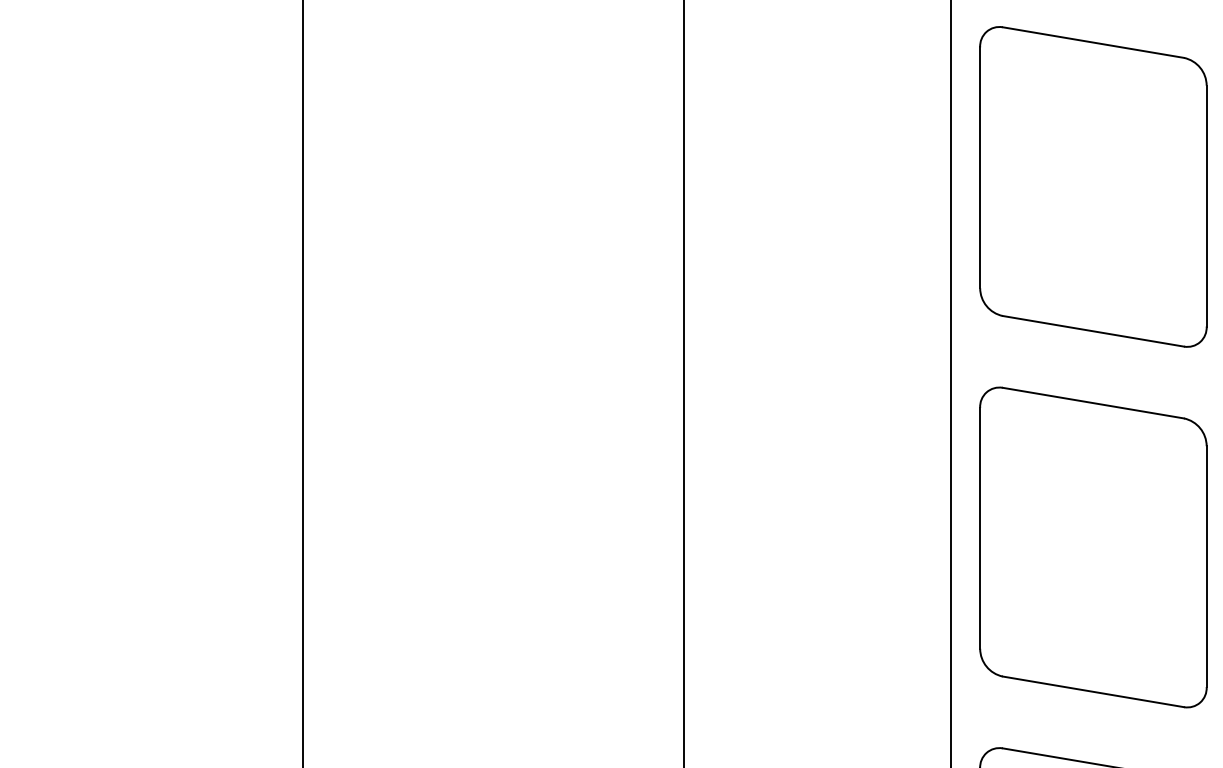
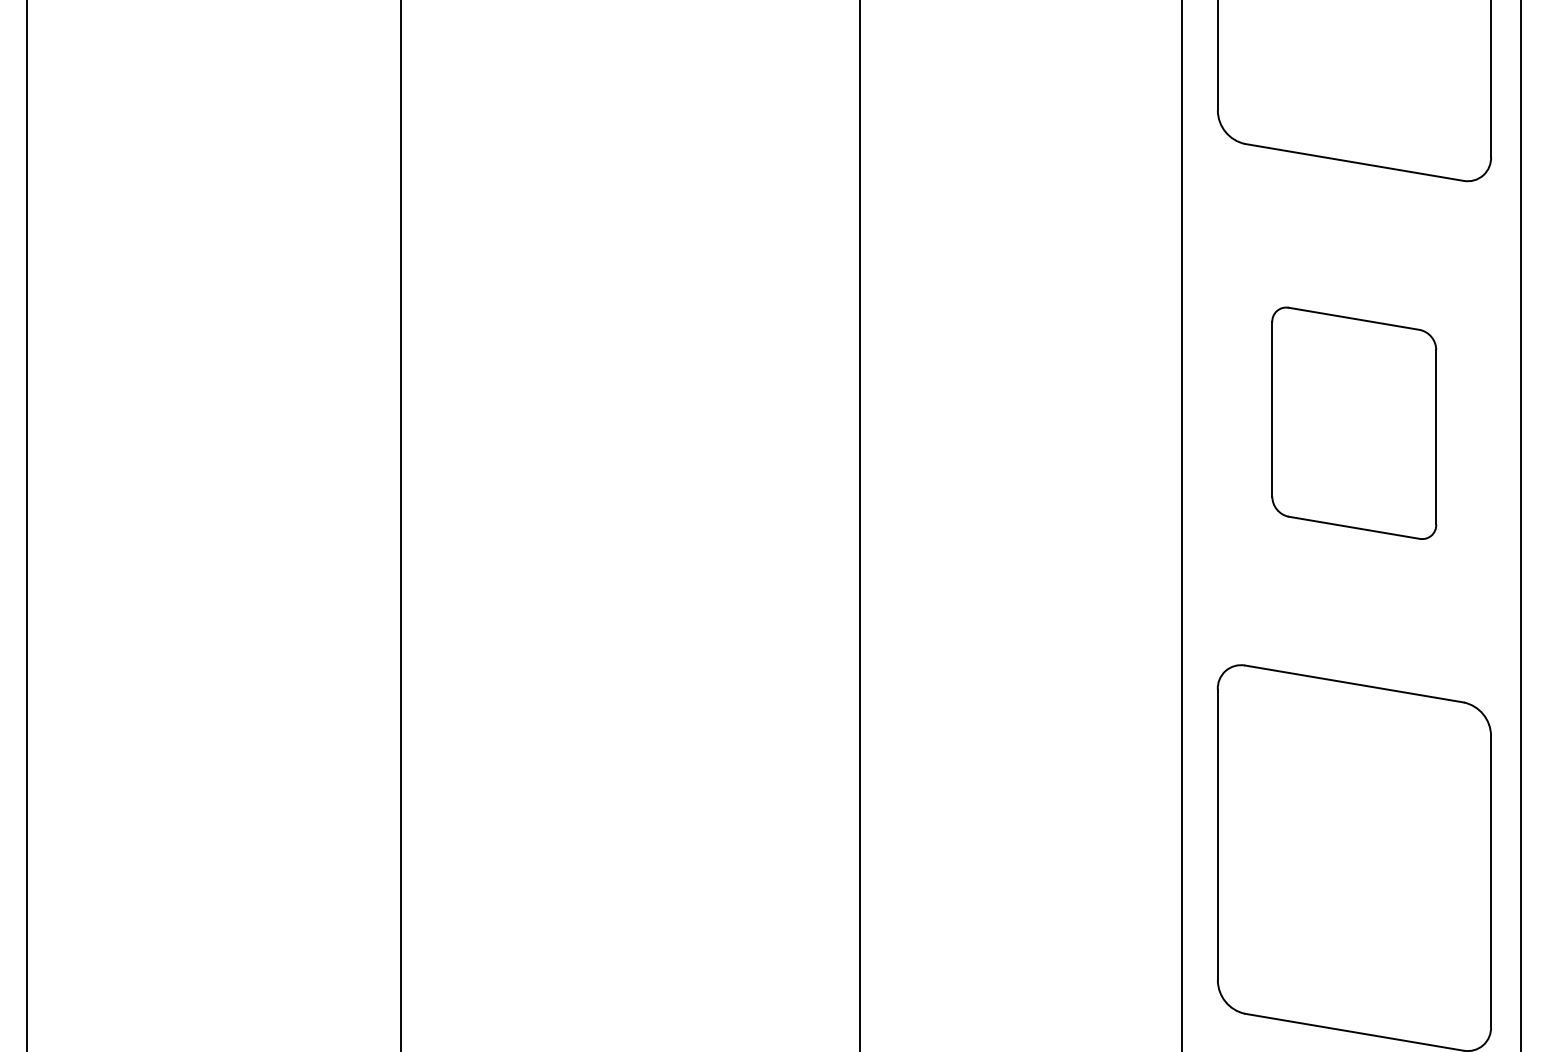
part: (1092, 187) -> (1353, 423), size x0.6

